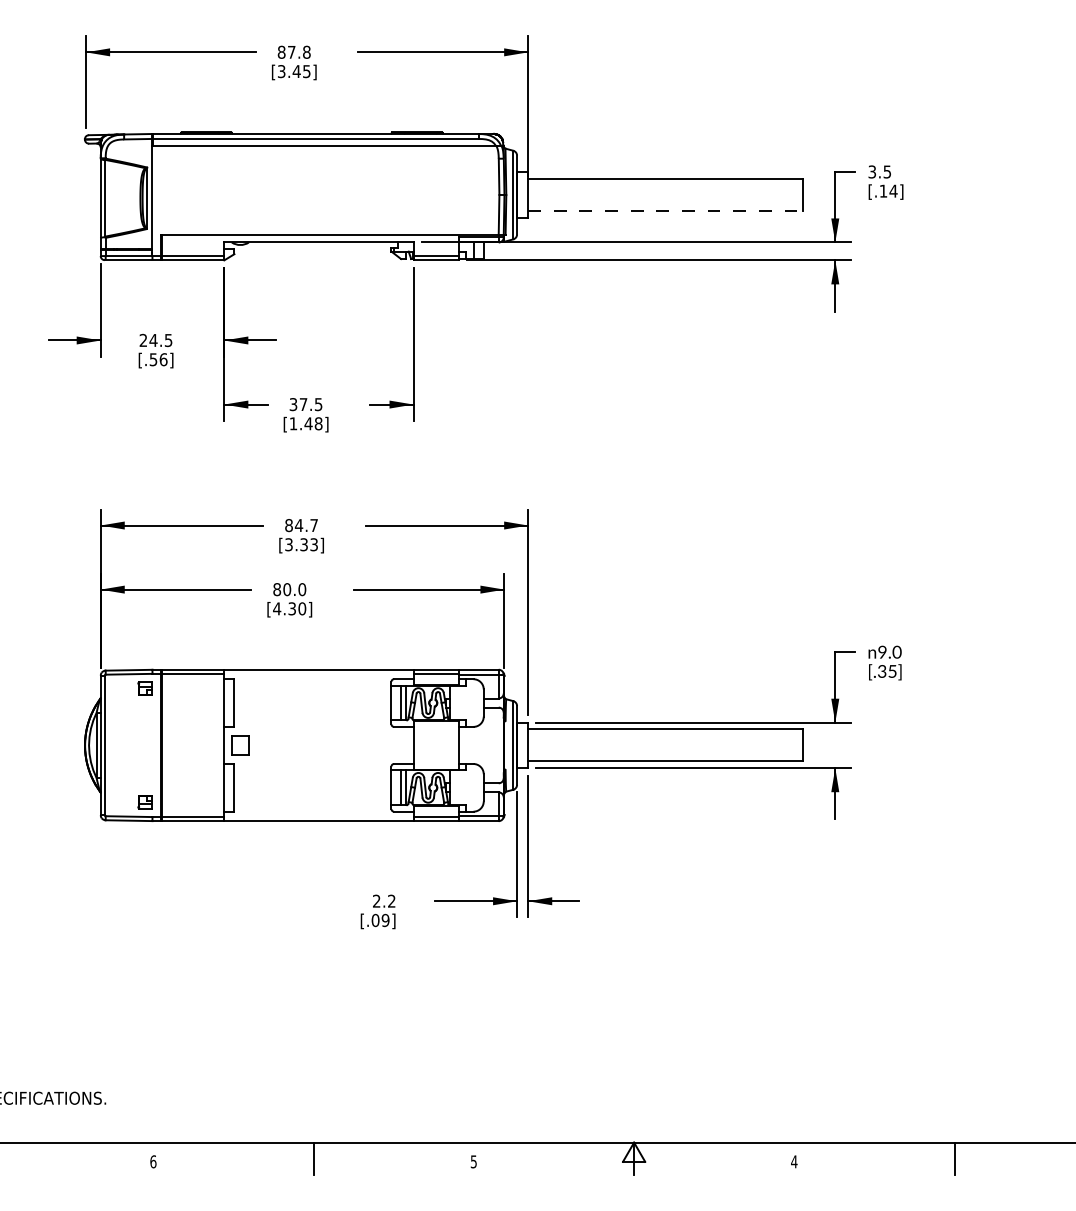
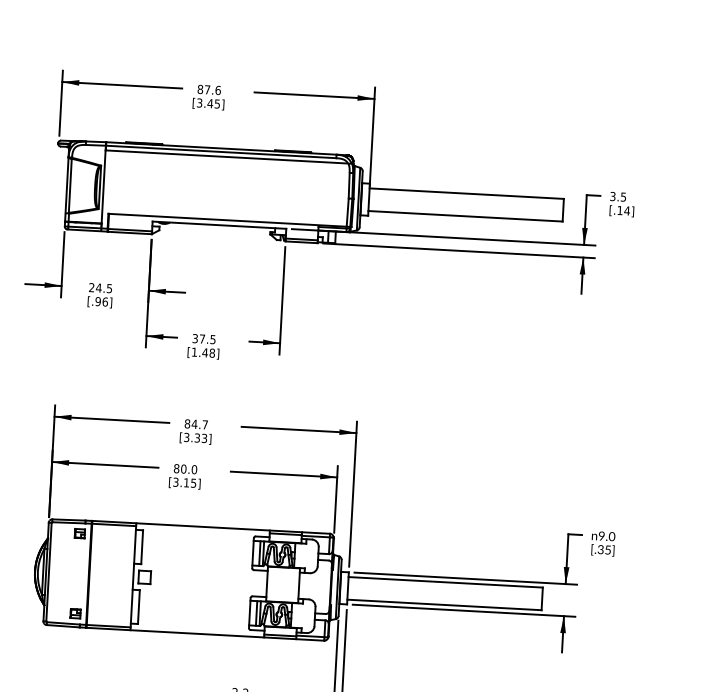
text: (306, 51) -> (217, 89), 87.8 -> 87.6
line: (665, 211) -> (465, 216), dashed -> solid
text: (153, 359) -> (98, 301), [.56] -> [.96]
text: (289, 608) -> (184, 482), [4.30] -> [3.15]

